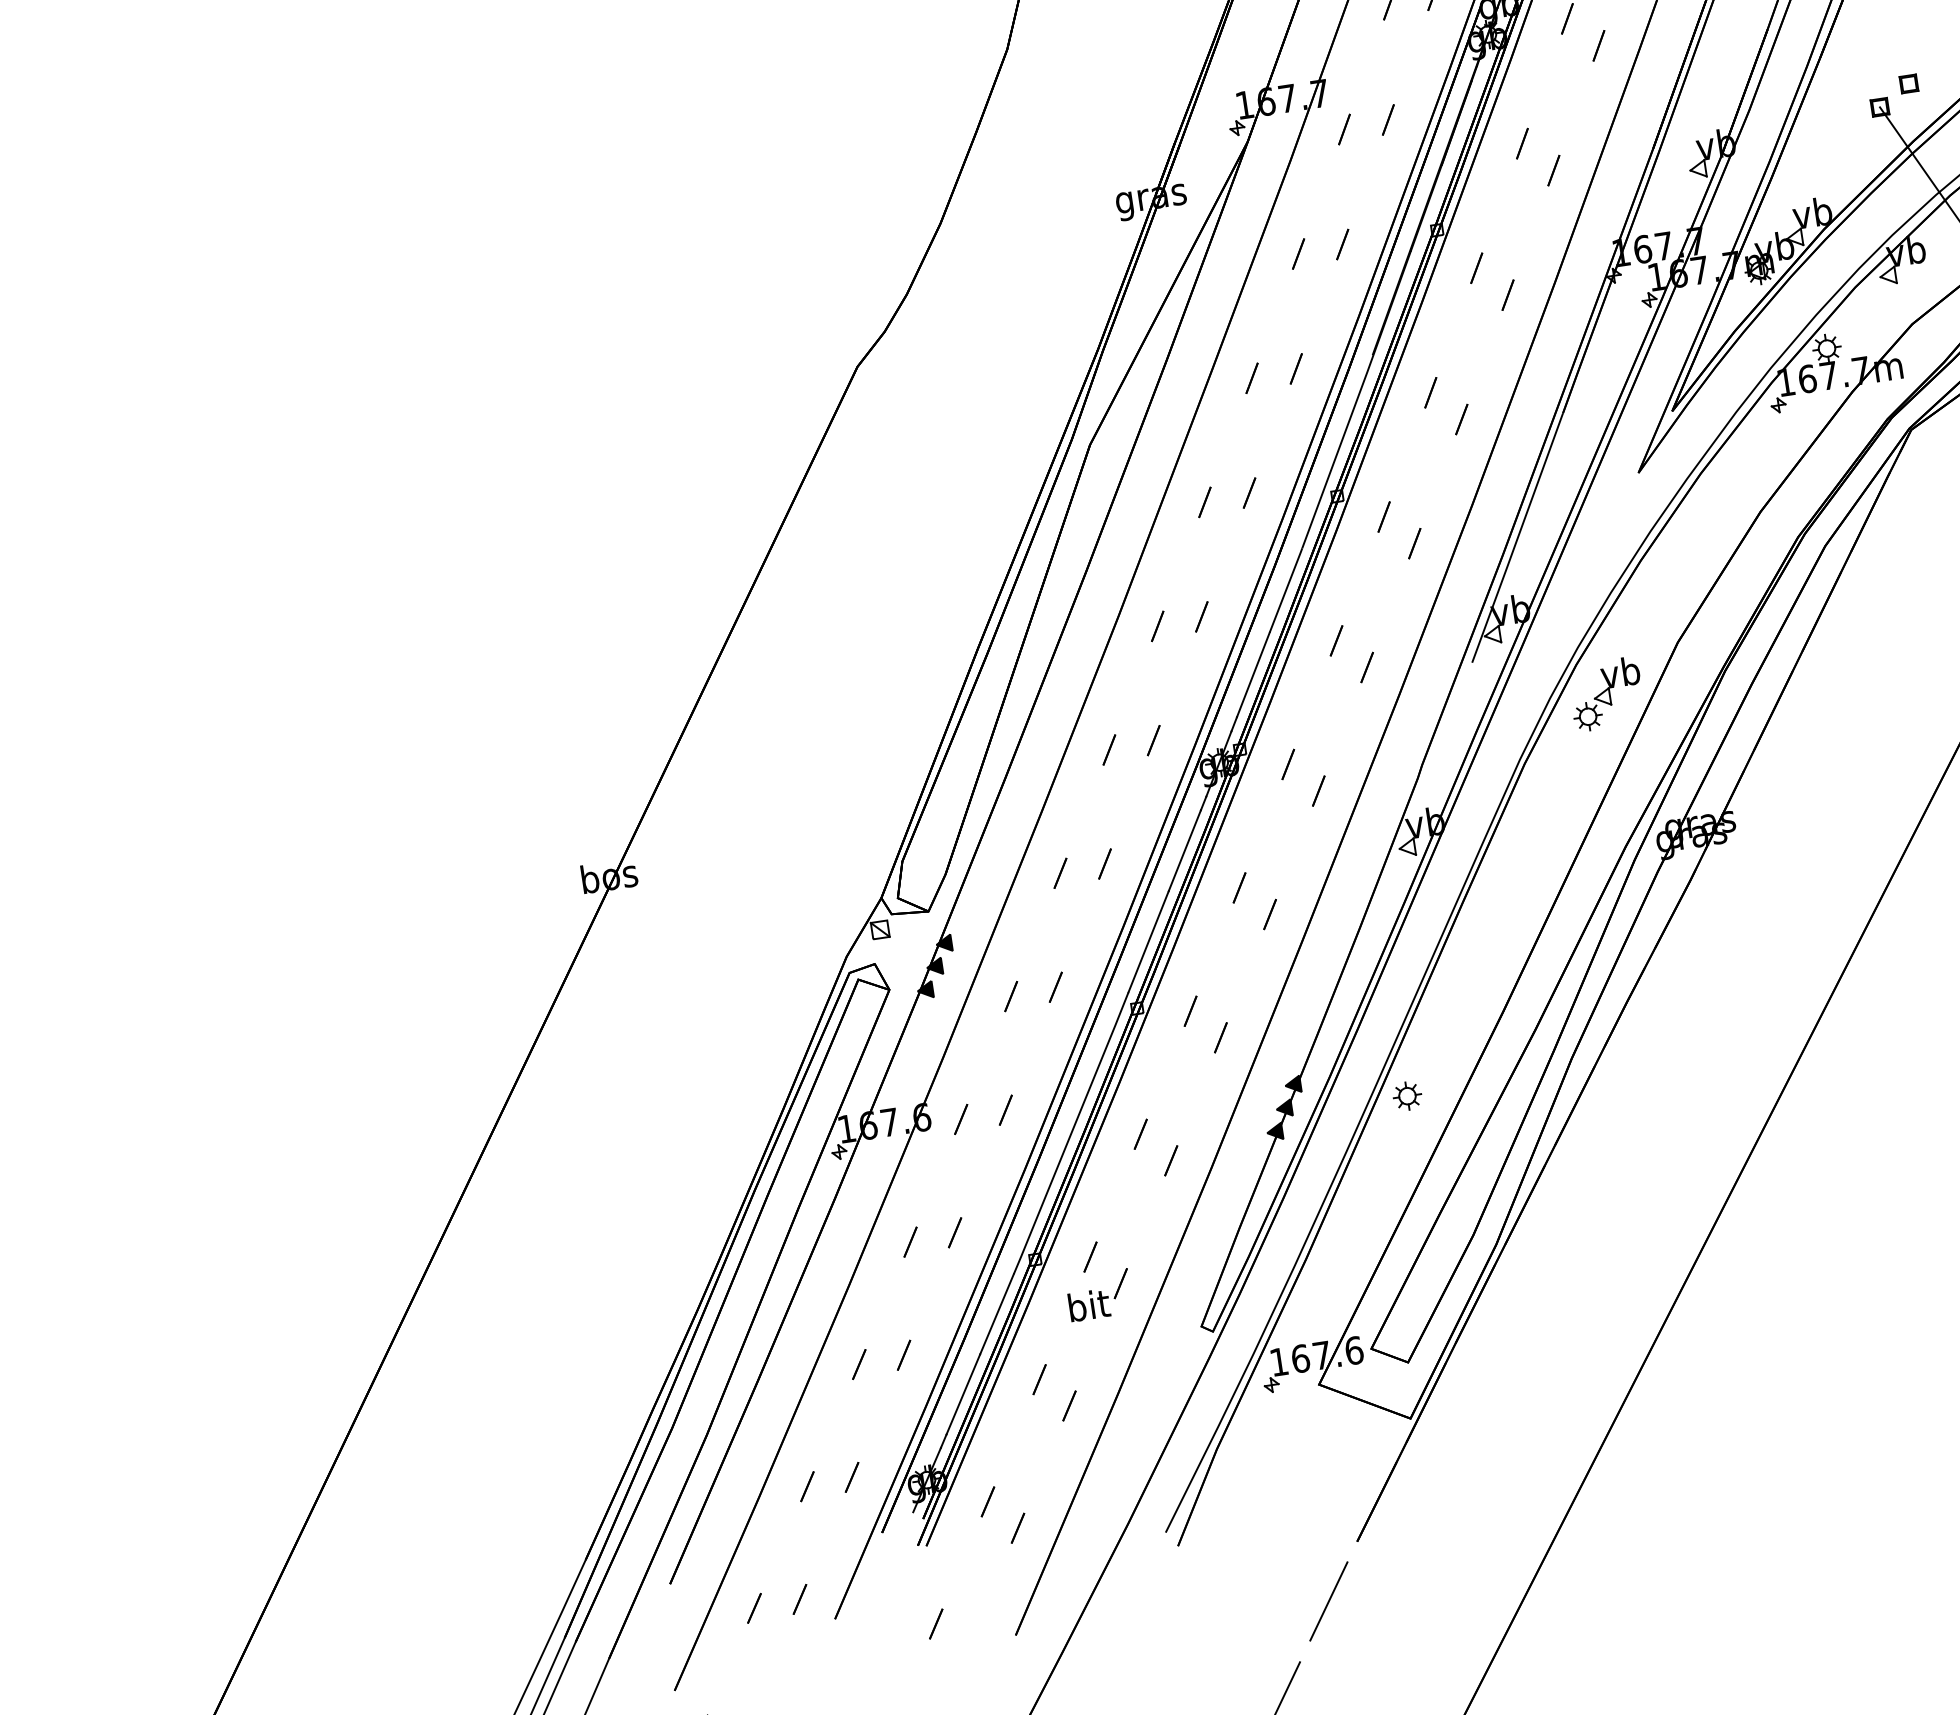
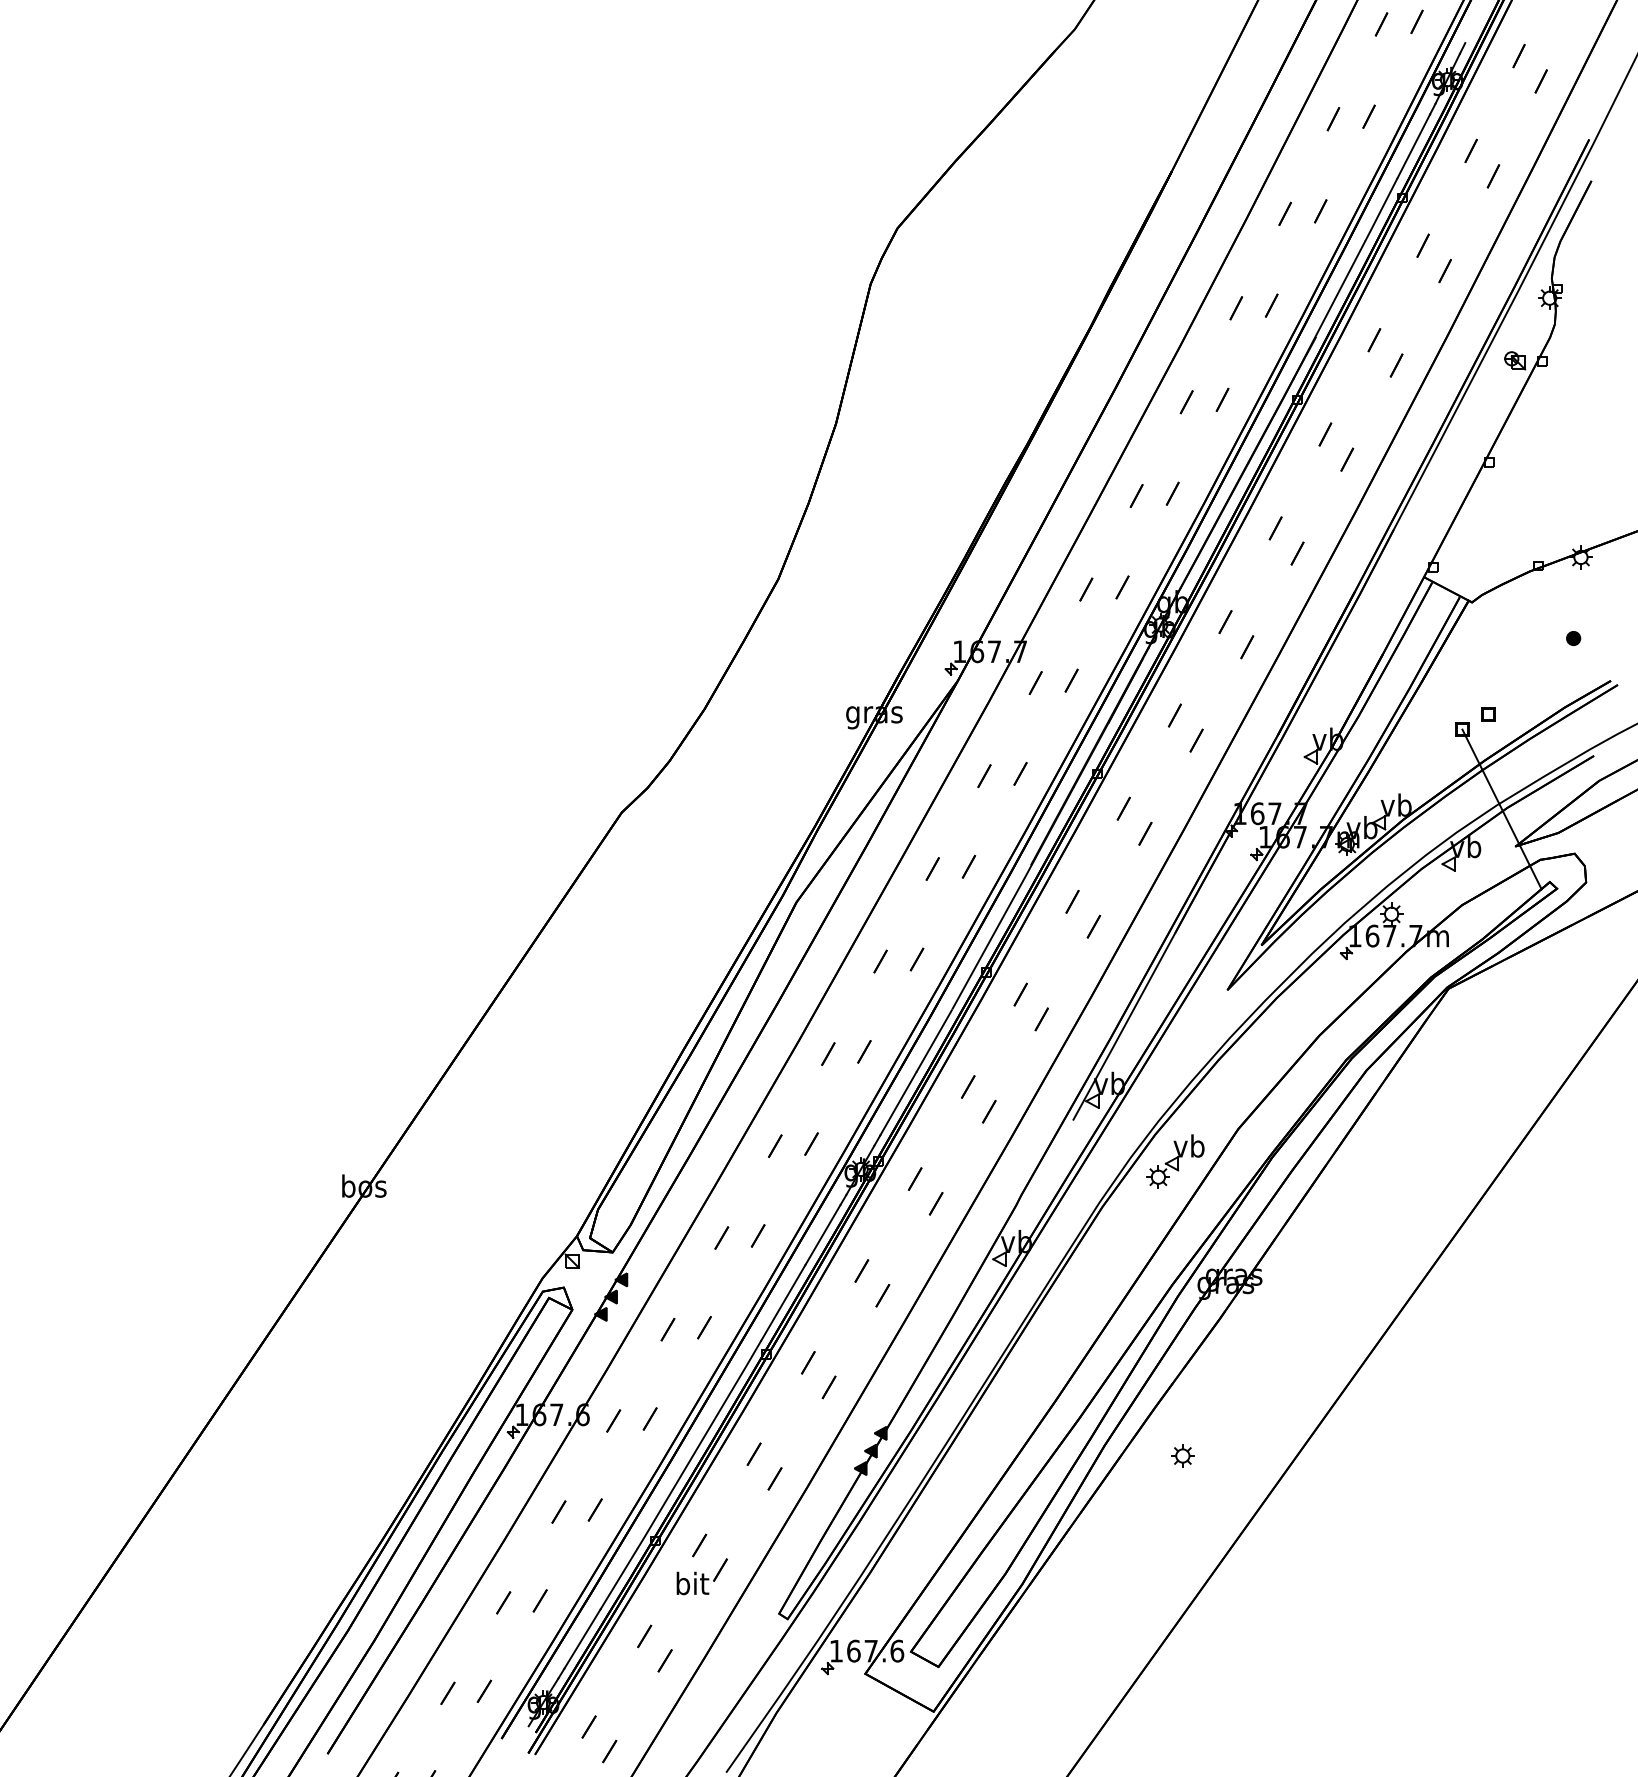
part: (1406, 1095) -> (1182, 1455), moved

